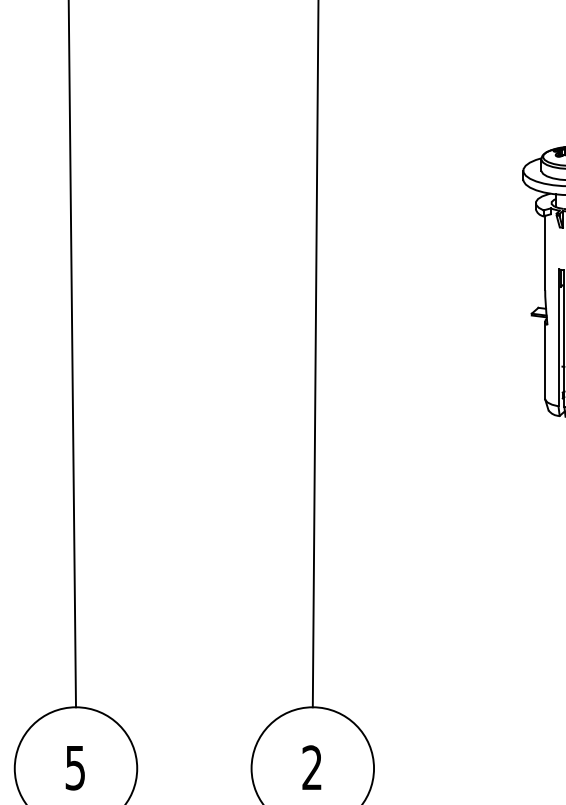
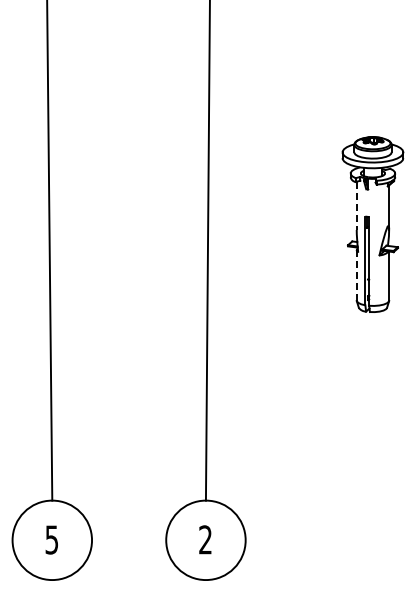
line: (544, 254) -> (356, 206), solid -> dashed
line: (544, 360) -> (356, 275), solid -> dashed

